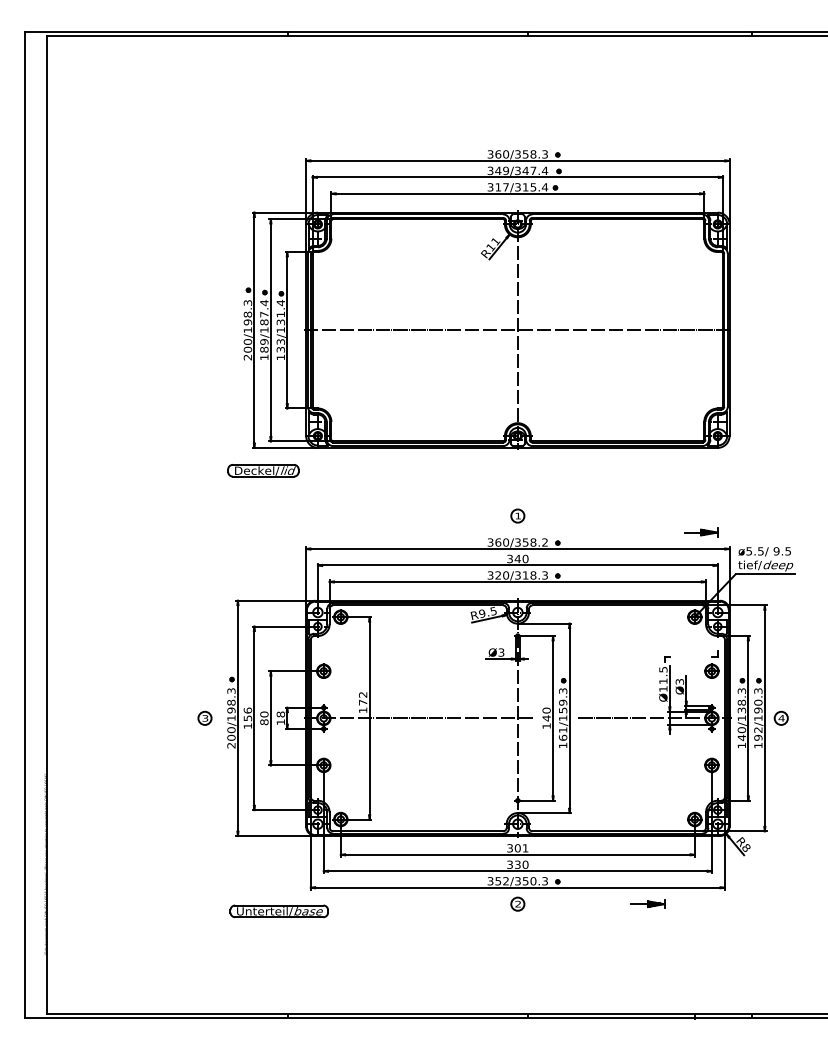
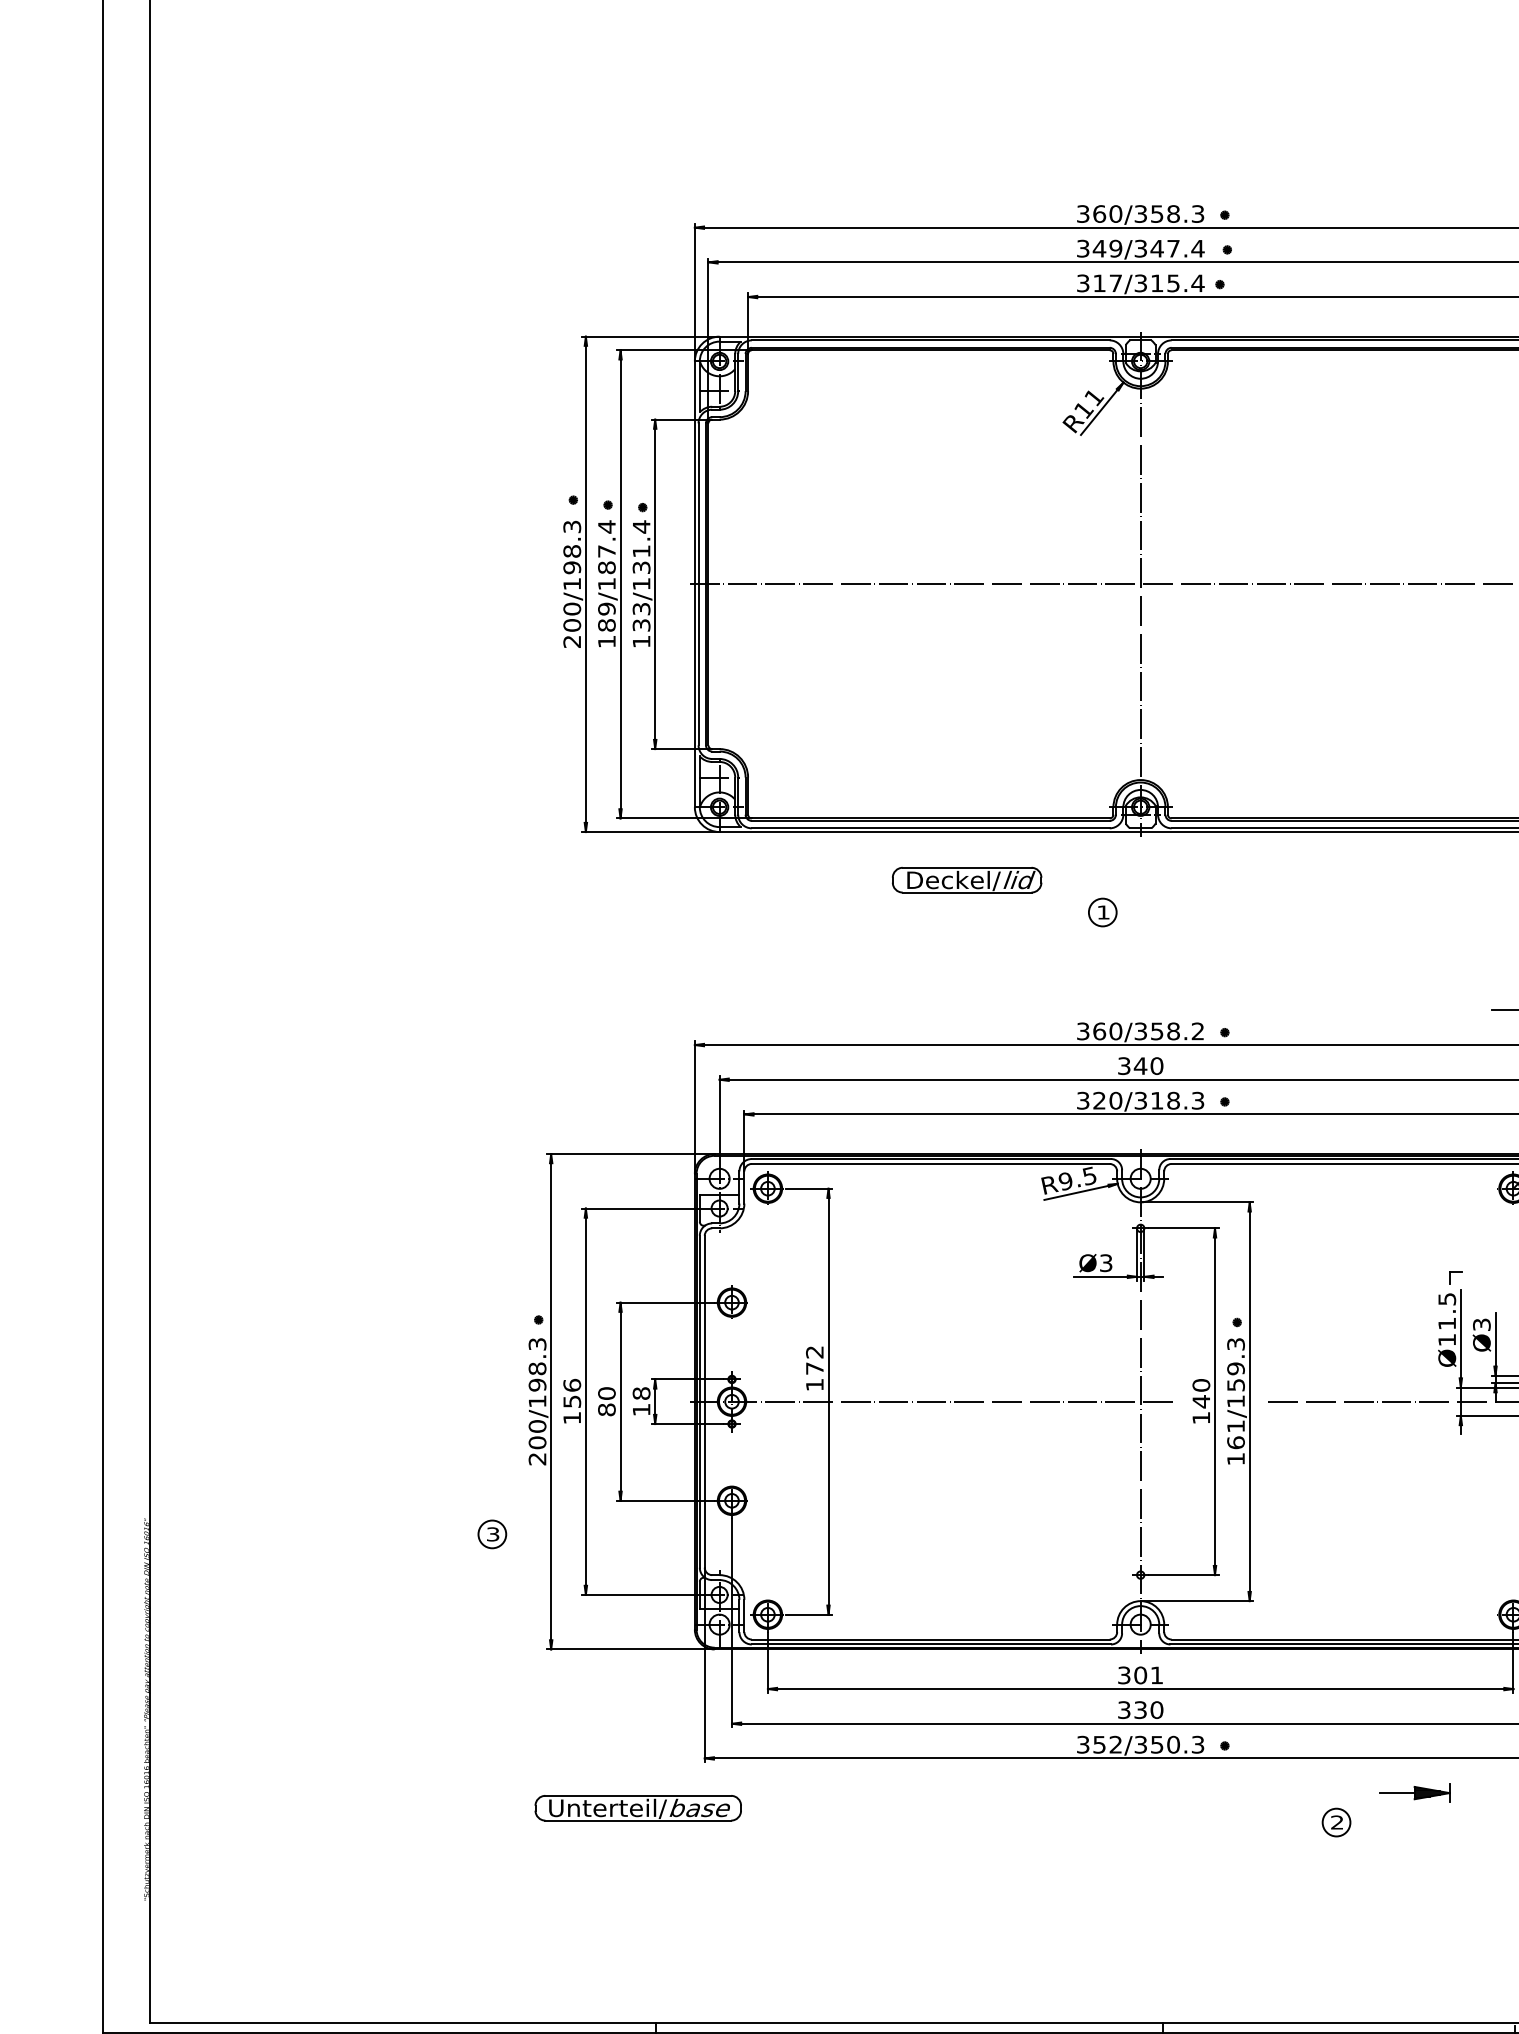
part: (263, 470) -> (967, 879), moved
part: (517, 515) -> (1102, 911), moved
part: (204, 717) -> (491, 1532), moved
part: (517, 903) -> (1335, 1821), moved

